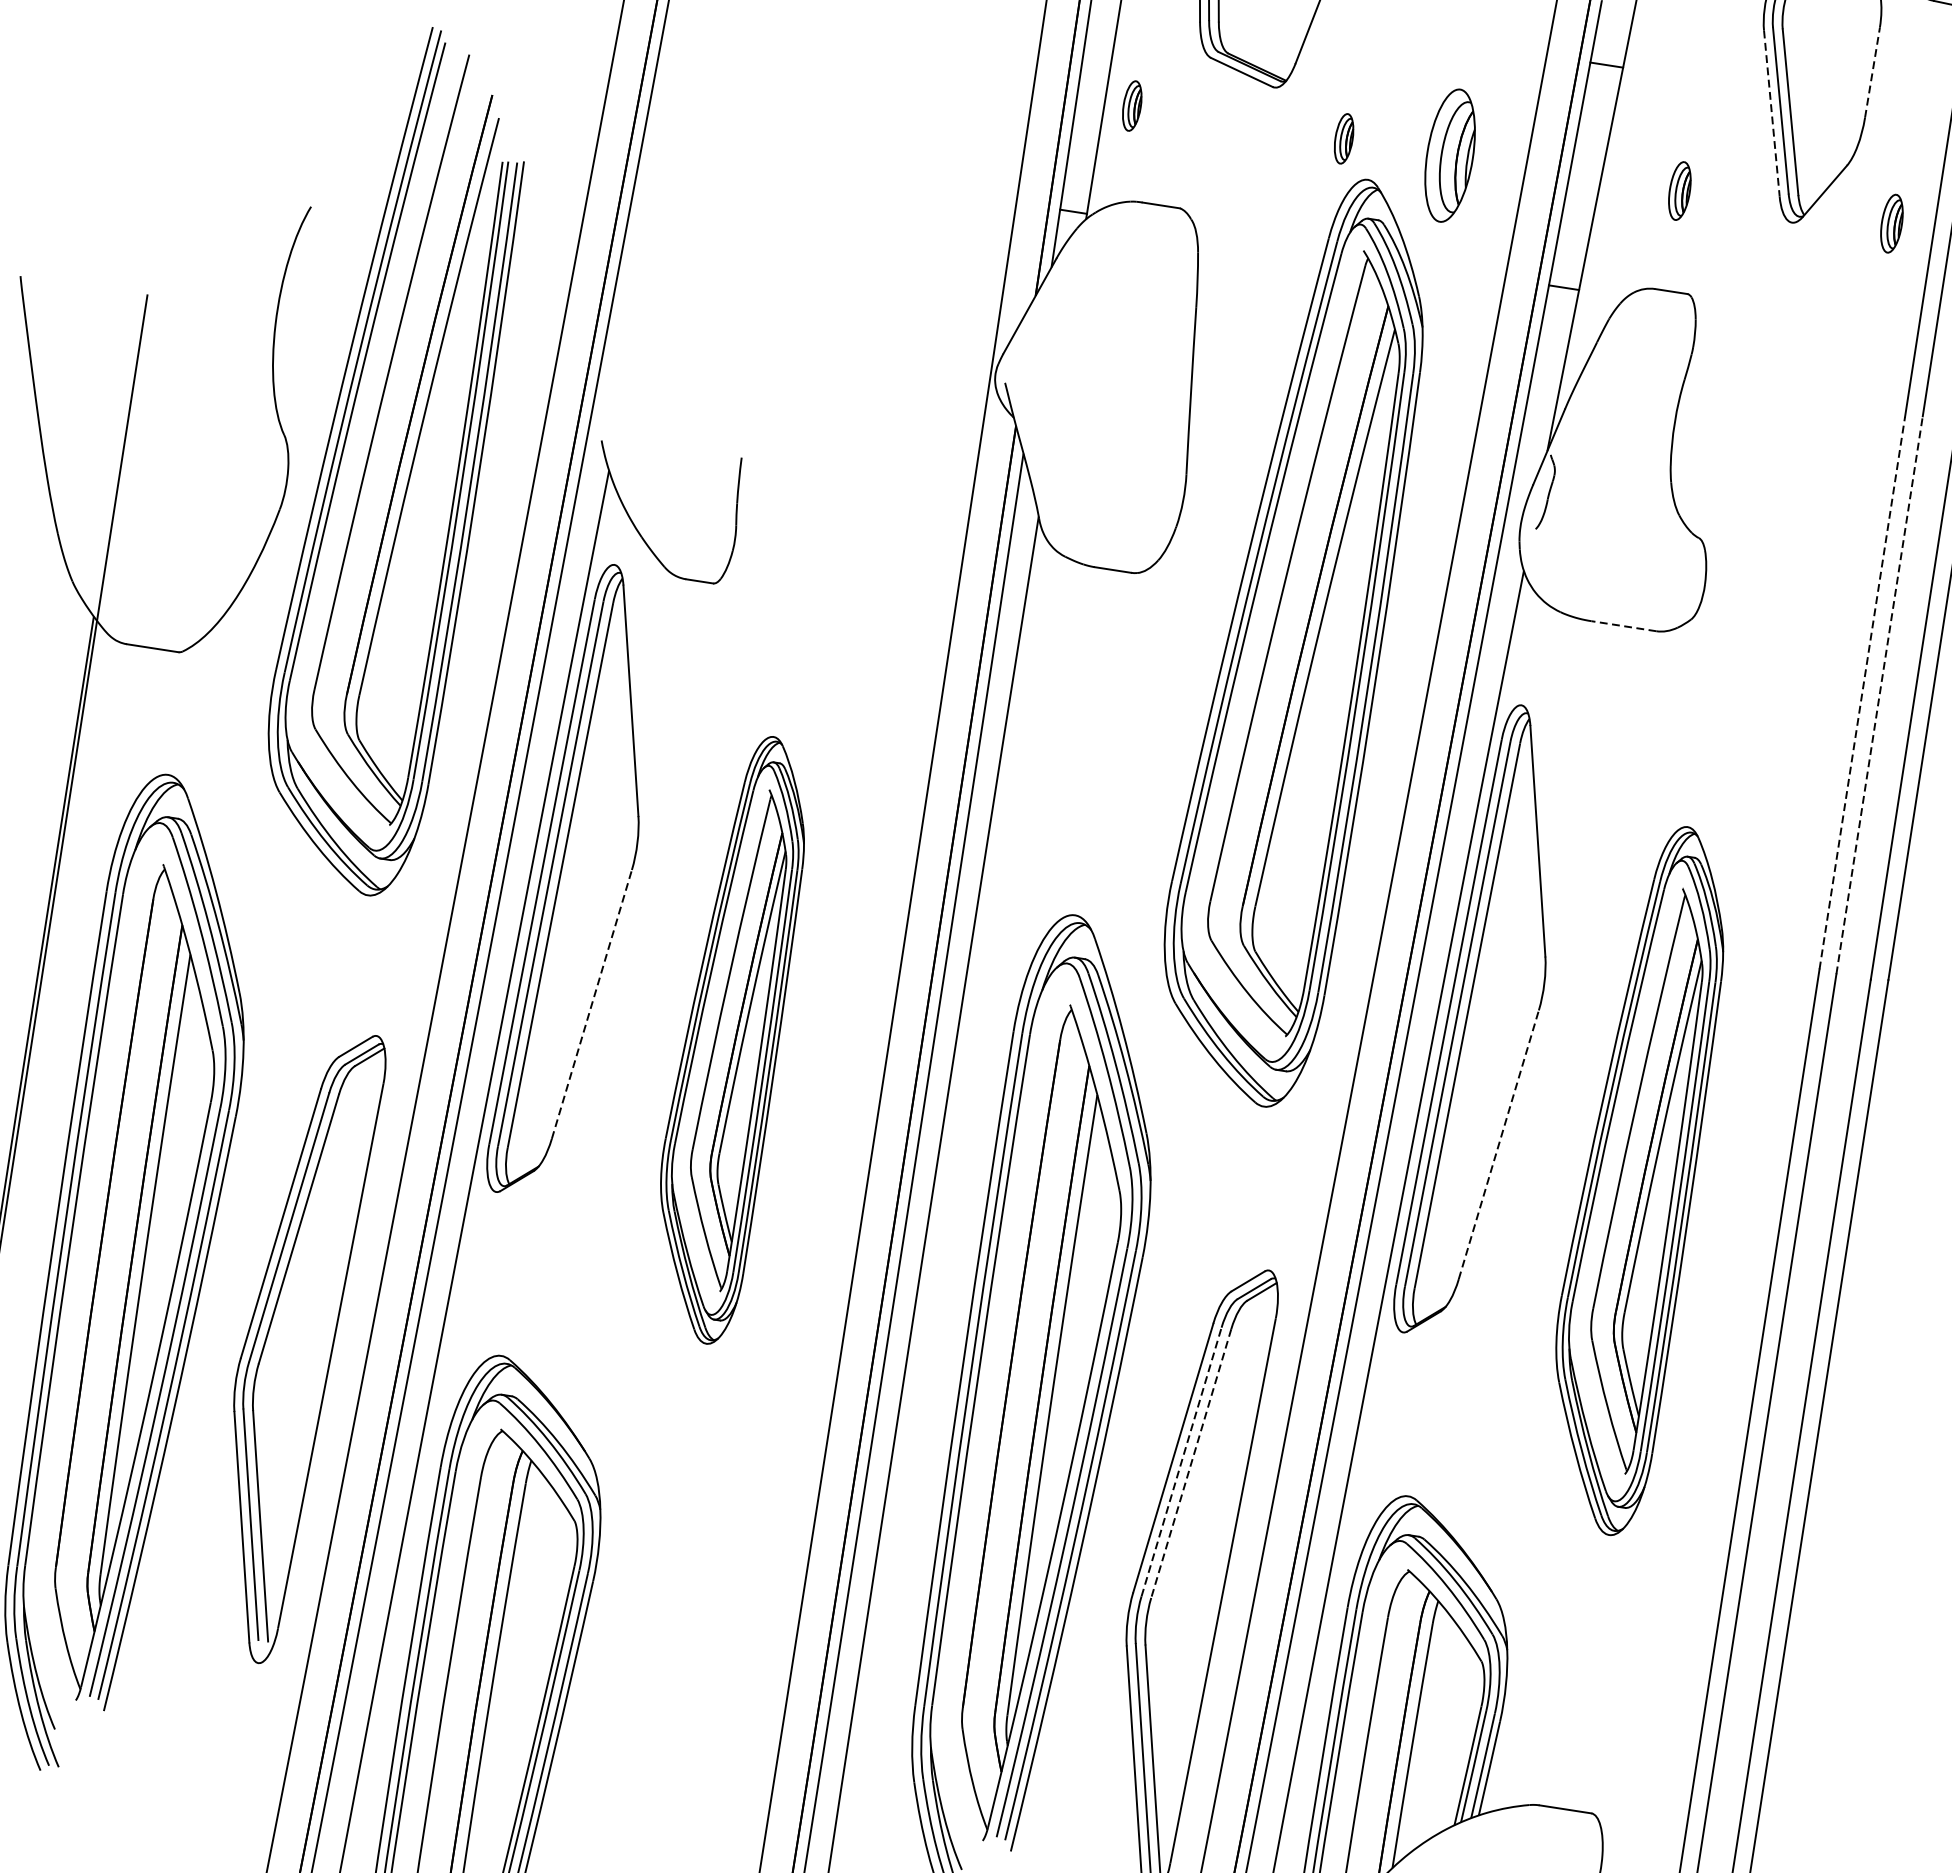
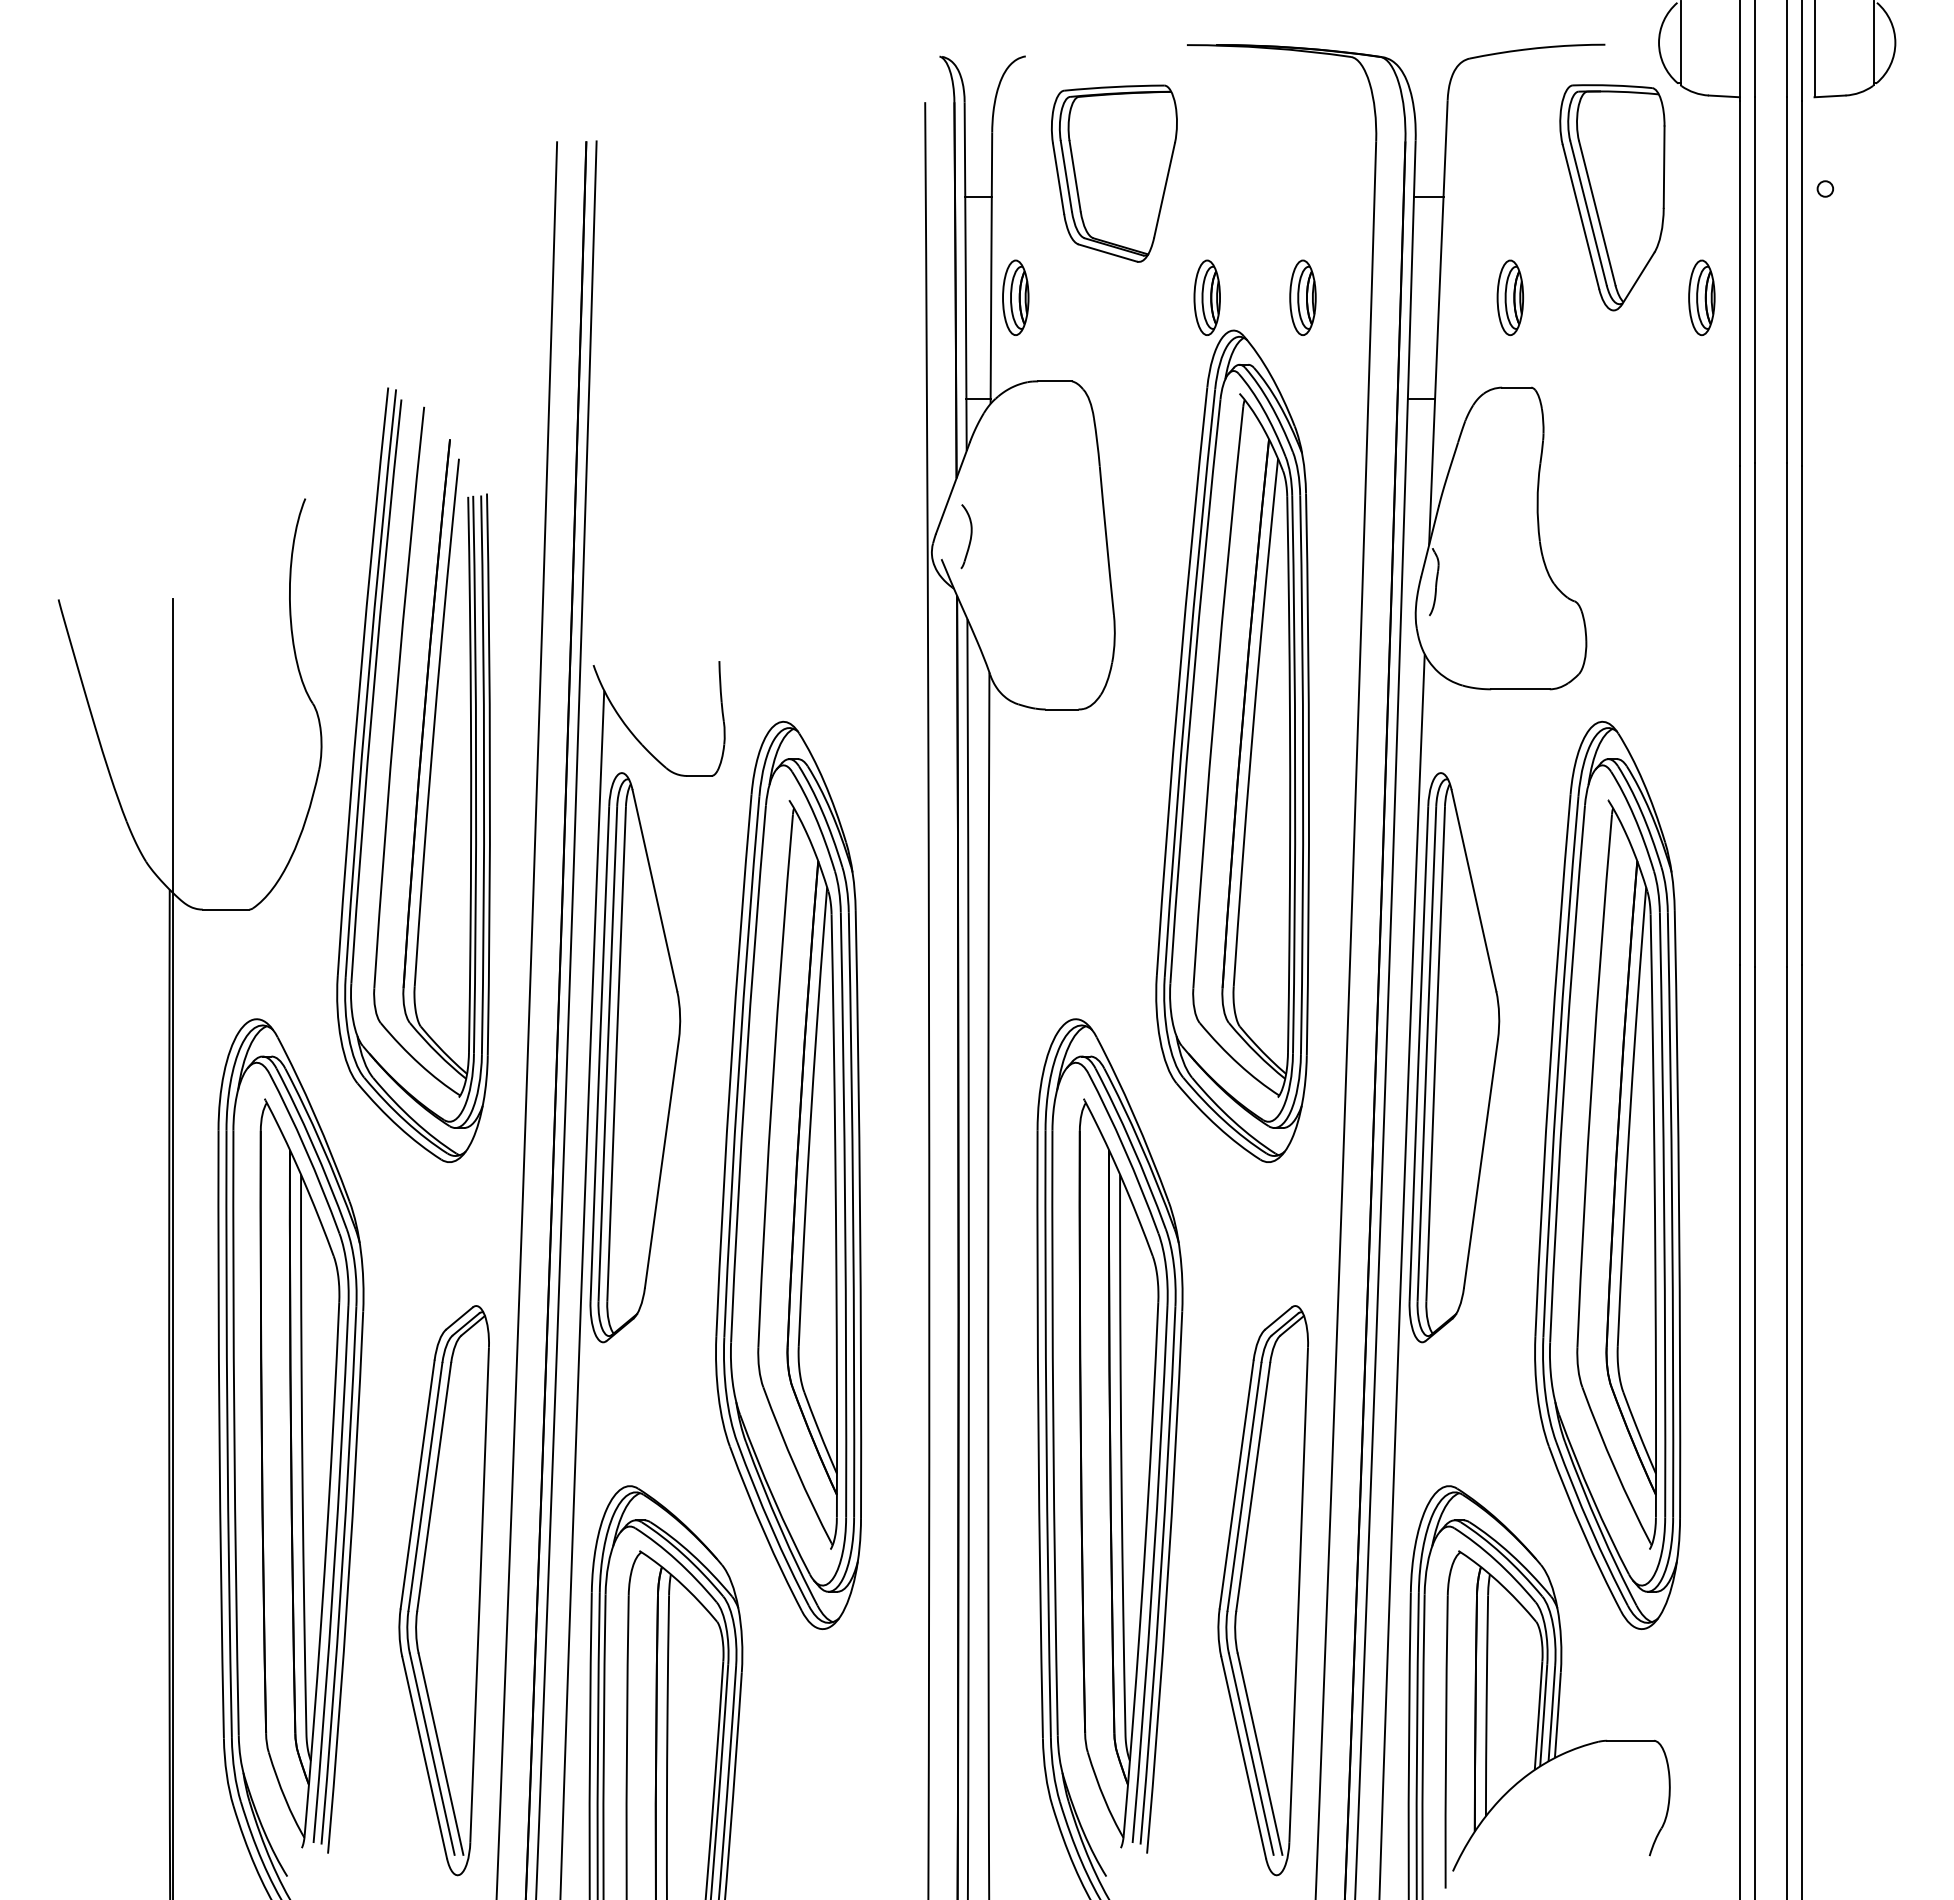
line: (1872, 73) -> (1664, 167), dashed -> solid
part: (1131, 105) -> (1015, 297), size x1.67
line: (1772, 114) -> (1581, 217), dashed -> solid
part: (1343, 138) -> (1206, 297), size x1.67
part: (1449, 154) -> (1302, 297), size x0.62
part: (1680, 190) -> (1510, 297), size x1.43
part: (1891, 223) -> (1701, 297), size x1.43
part: (1036, 362) -> (966, 536), added
part: (394, 459) -> (413, 774), moved
line: (1622, 626) -> (1519, 689), dashed -> solid
line: (1861, 692) -> (1739, 715), dashed -> solid
line: (1879, 695) -> (1755, 715), dashed -> solid
line: (592, 1004) -> (662, 1163), dashed -> solid
part: (730, 1037) -> (788, 1174), size x1.67
line: (1499, 1144) -> (1481, 1163), dashed -> solid
part: (1637, 1178) -> (1607, 1174), size x1.43
part: (291, 1345) -> (443, 1590), moved
line: (1181, 1461) -> (1244, 1486), dashed -> solid
line: (1191, 1464) -> (1253, 1487), dashed -> solid

